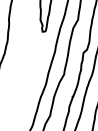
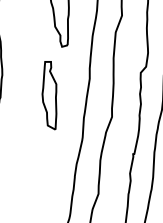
part: (31, 57) -> (49, 95), added

